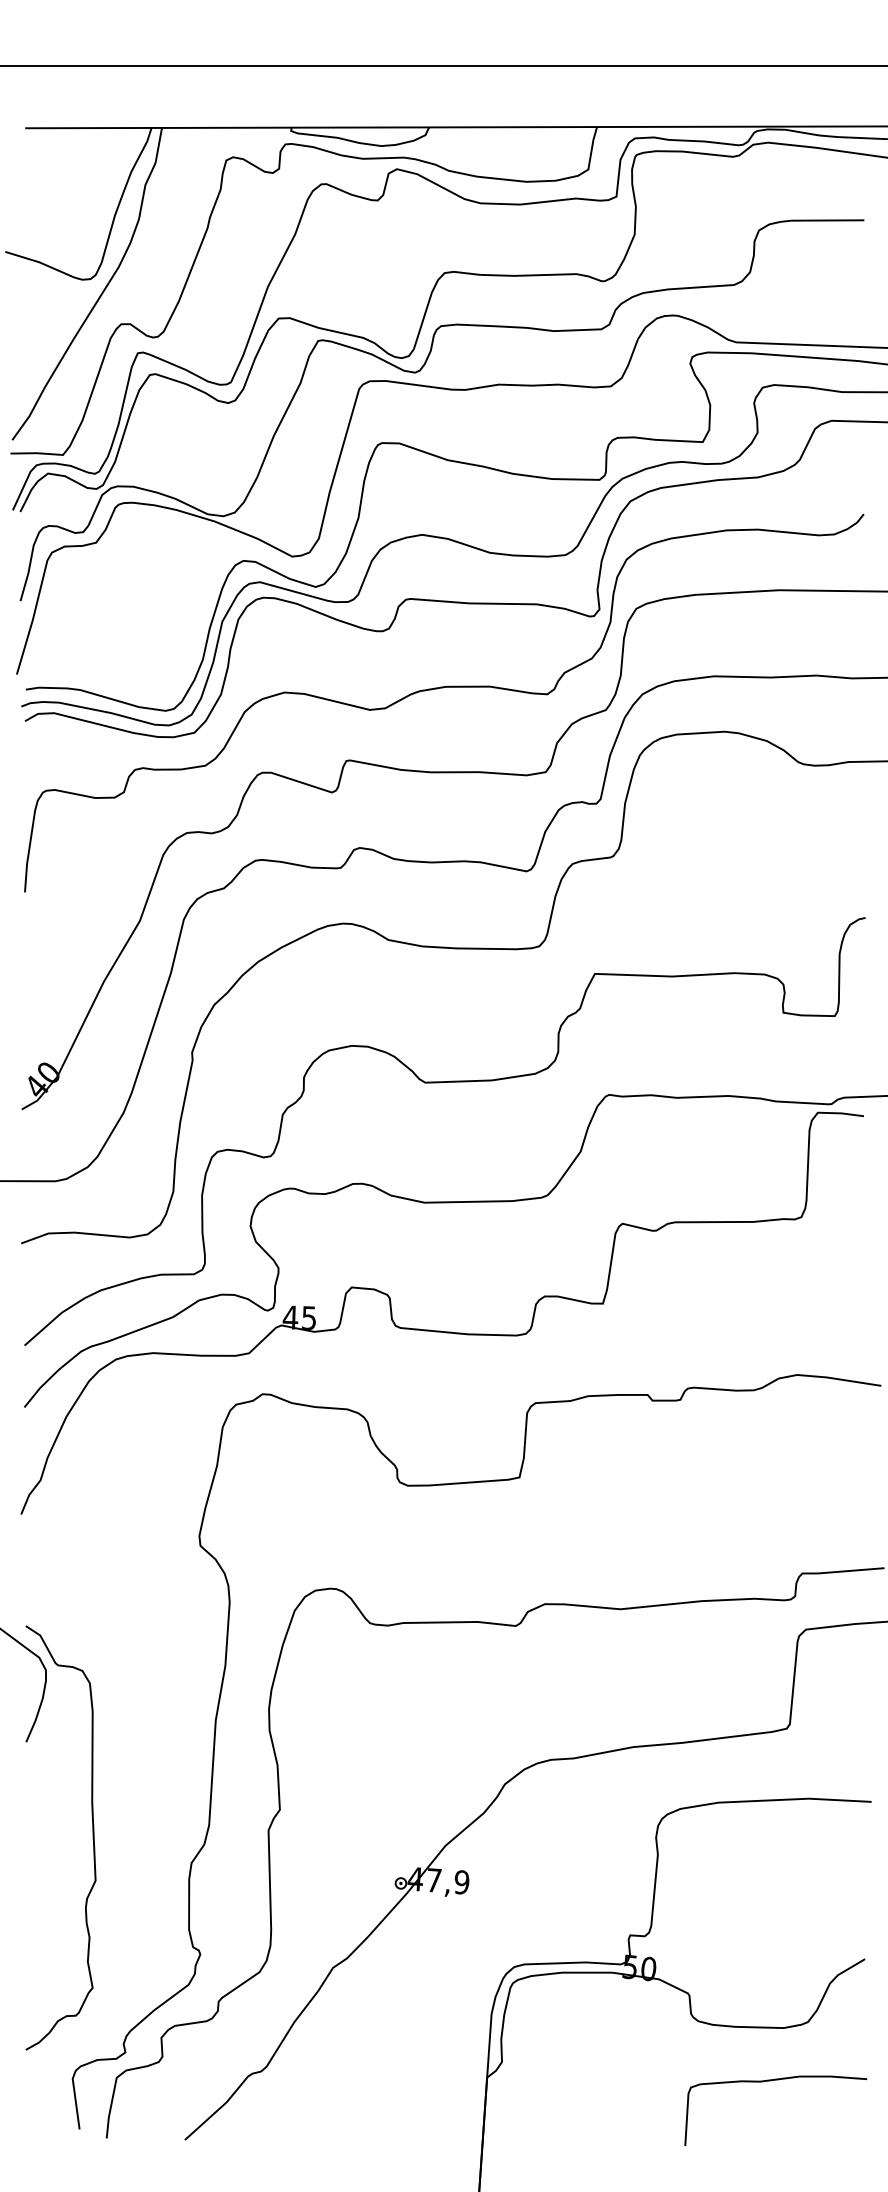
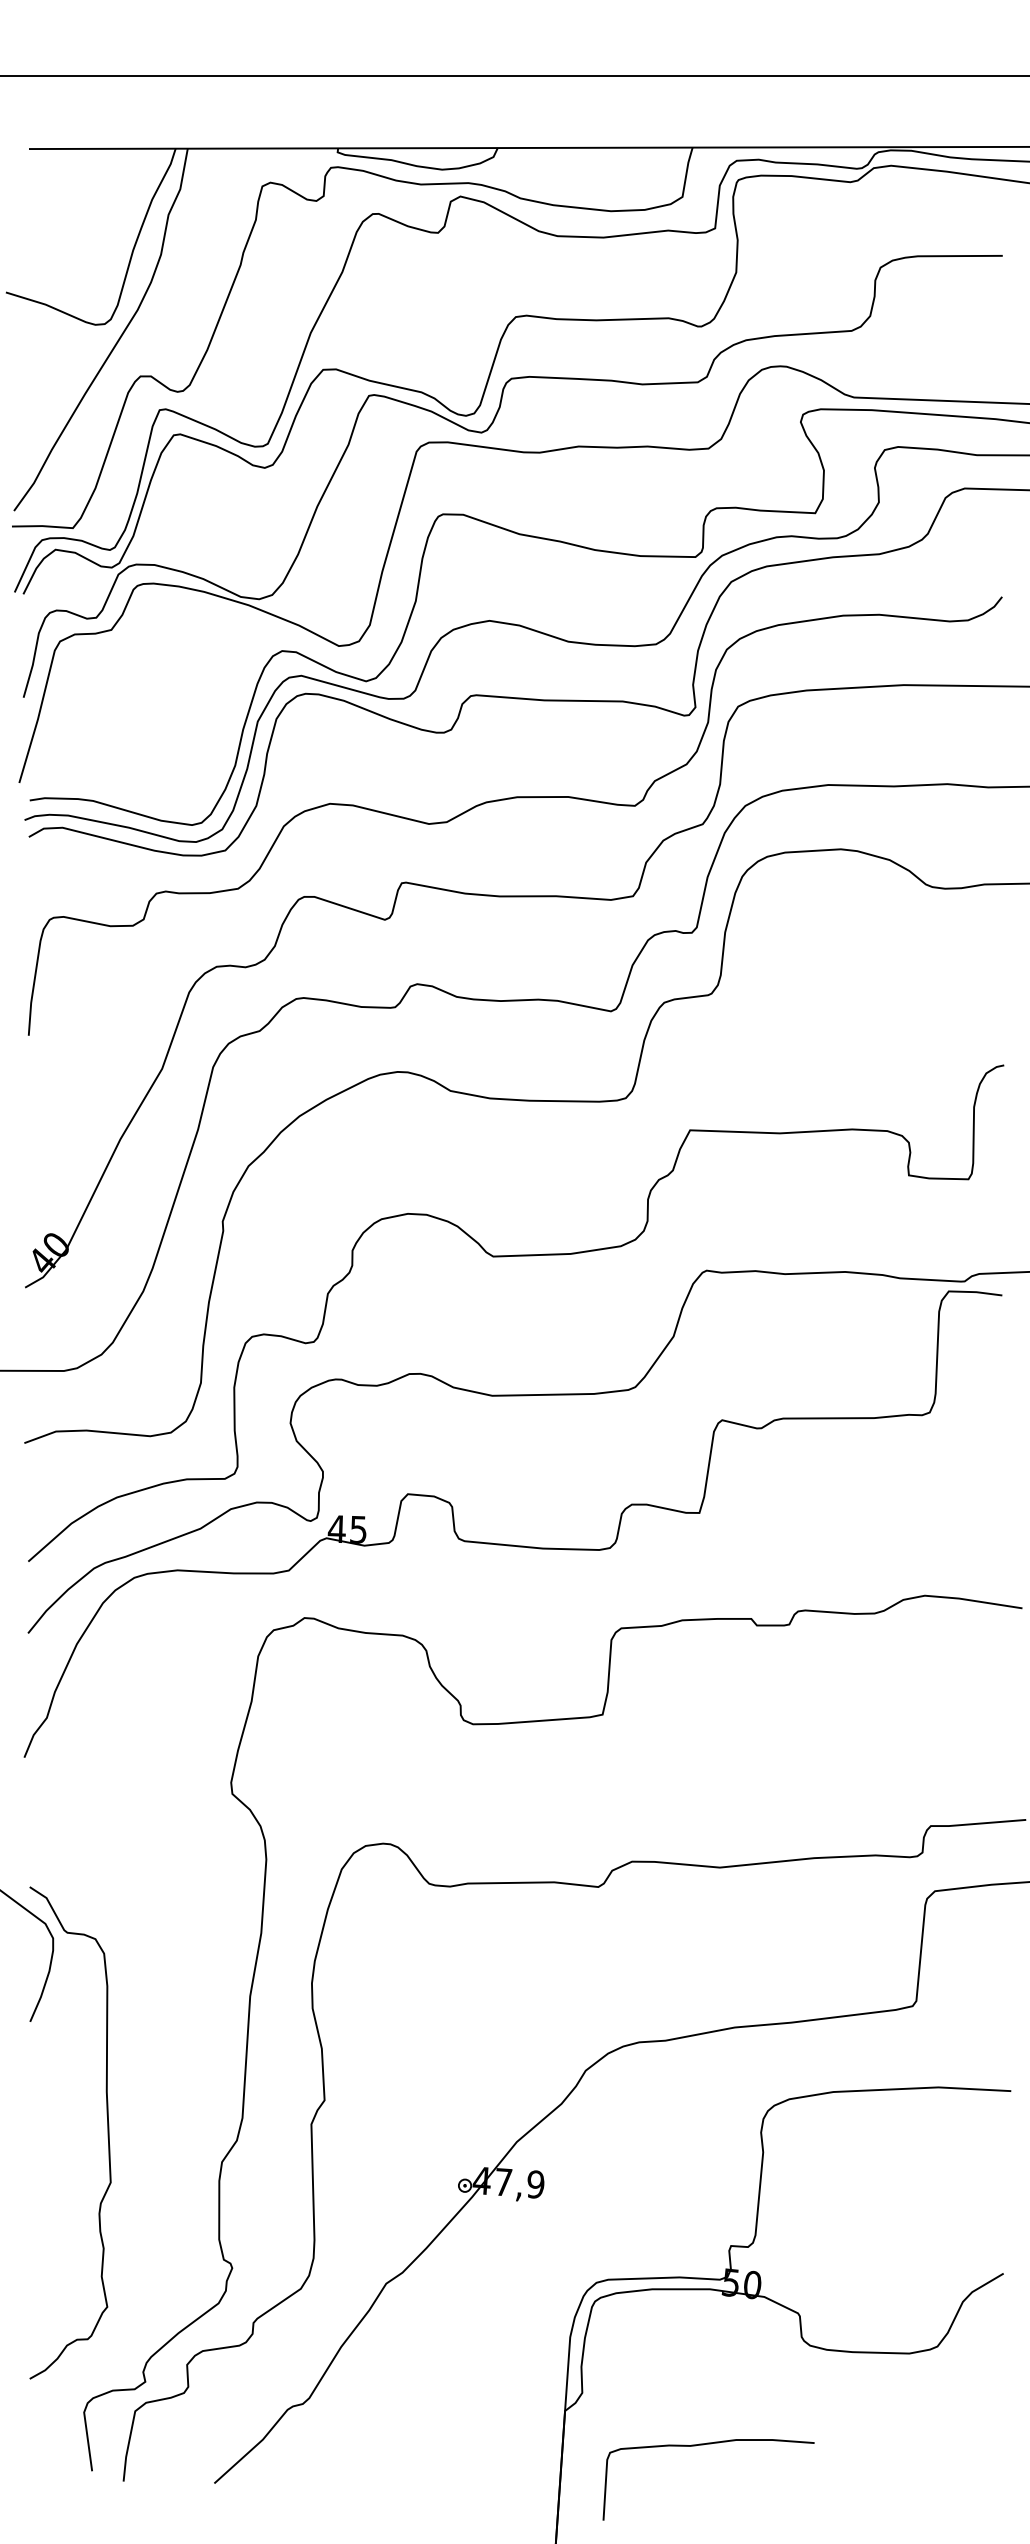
curve: (771, 2081) -> (703, 2445), moved

